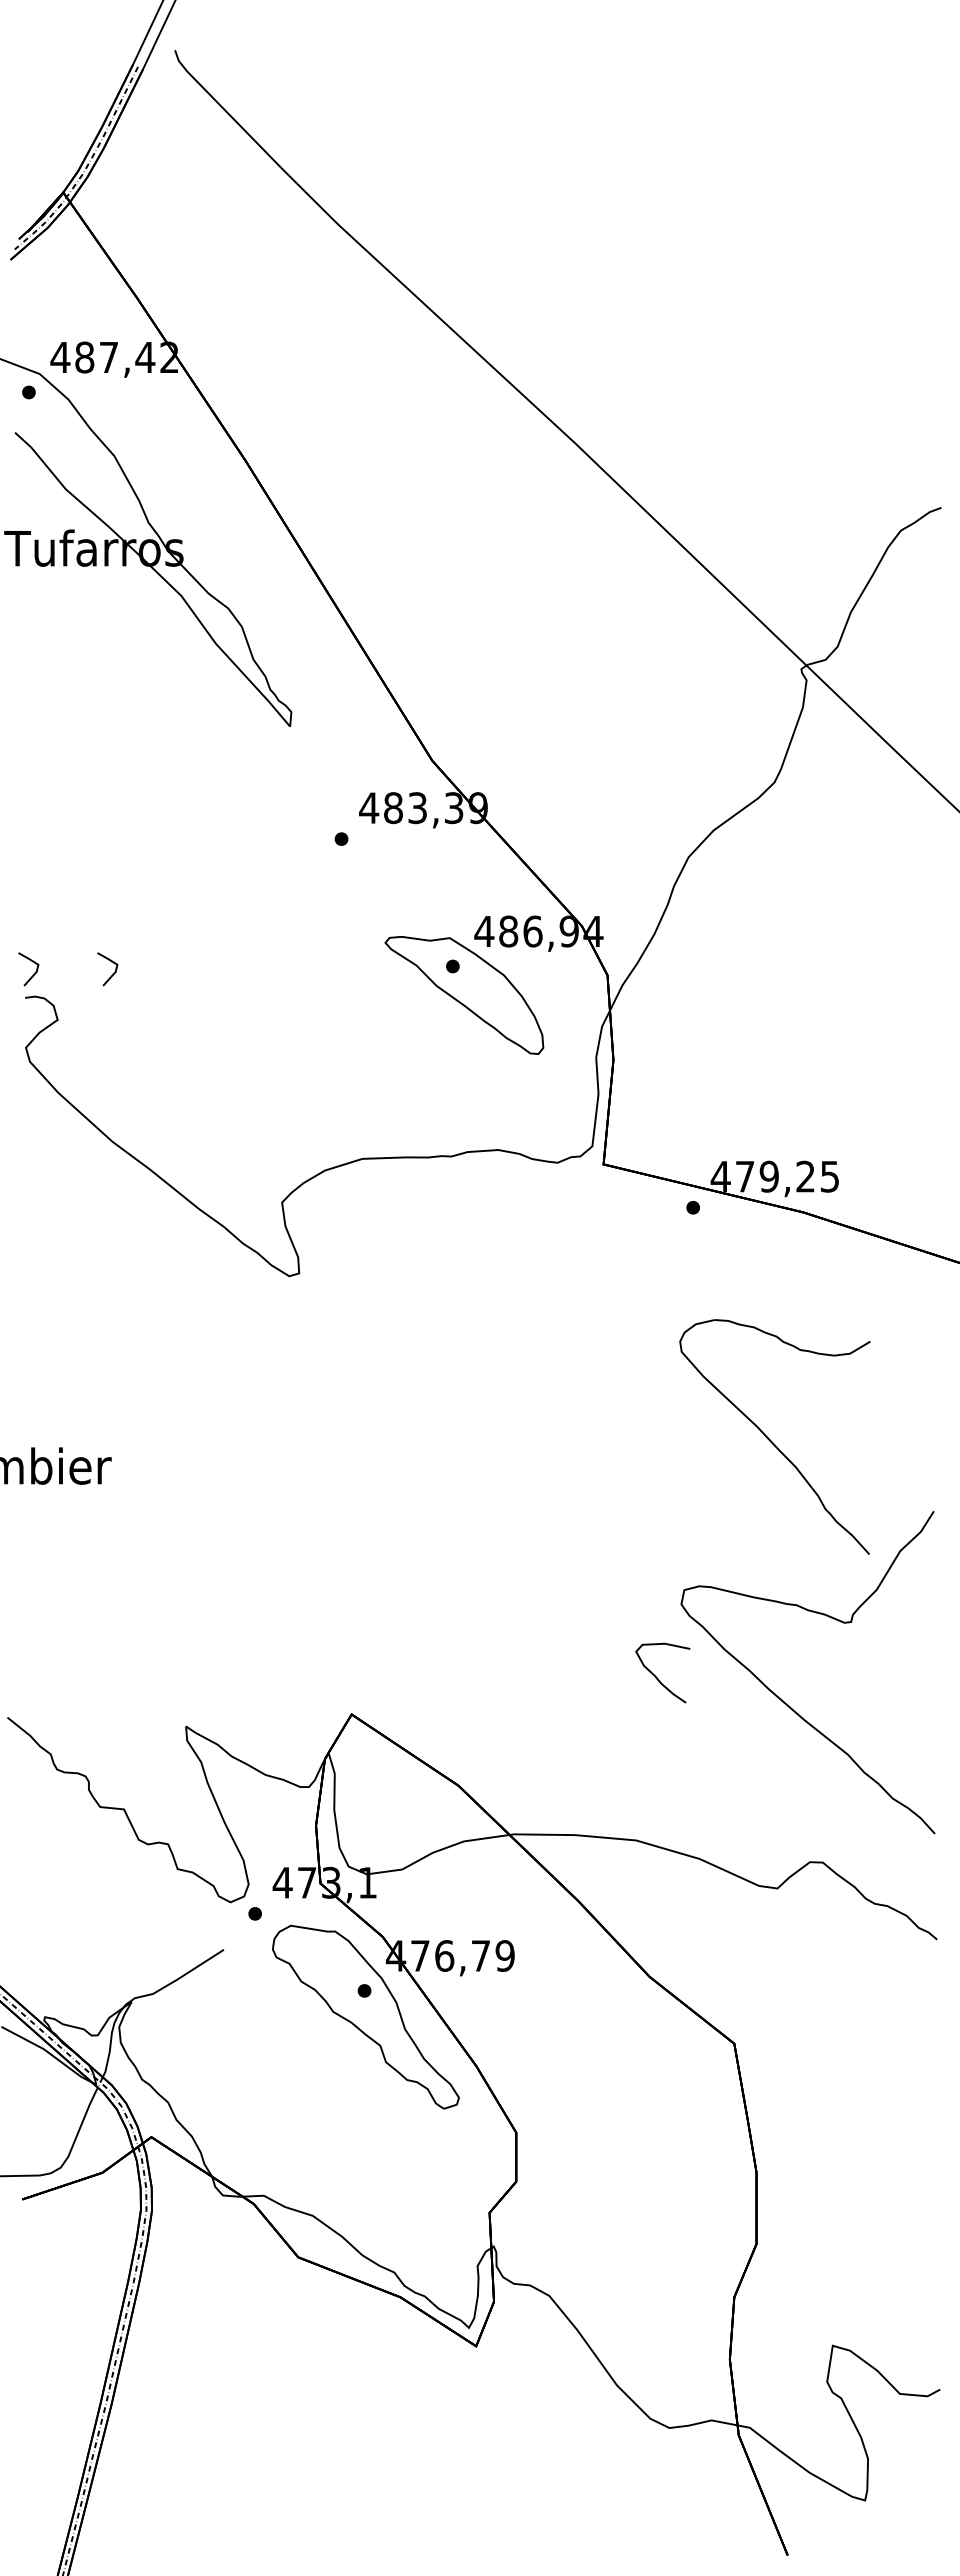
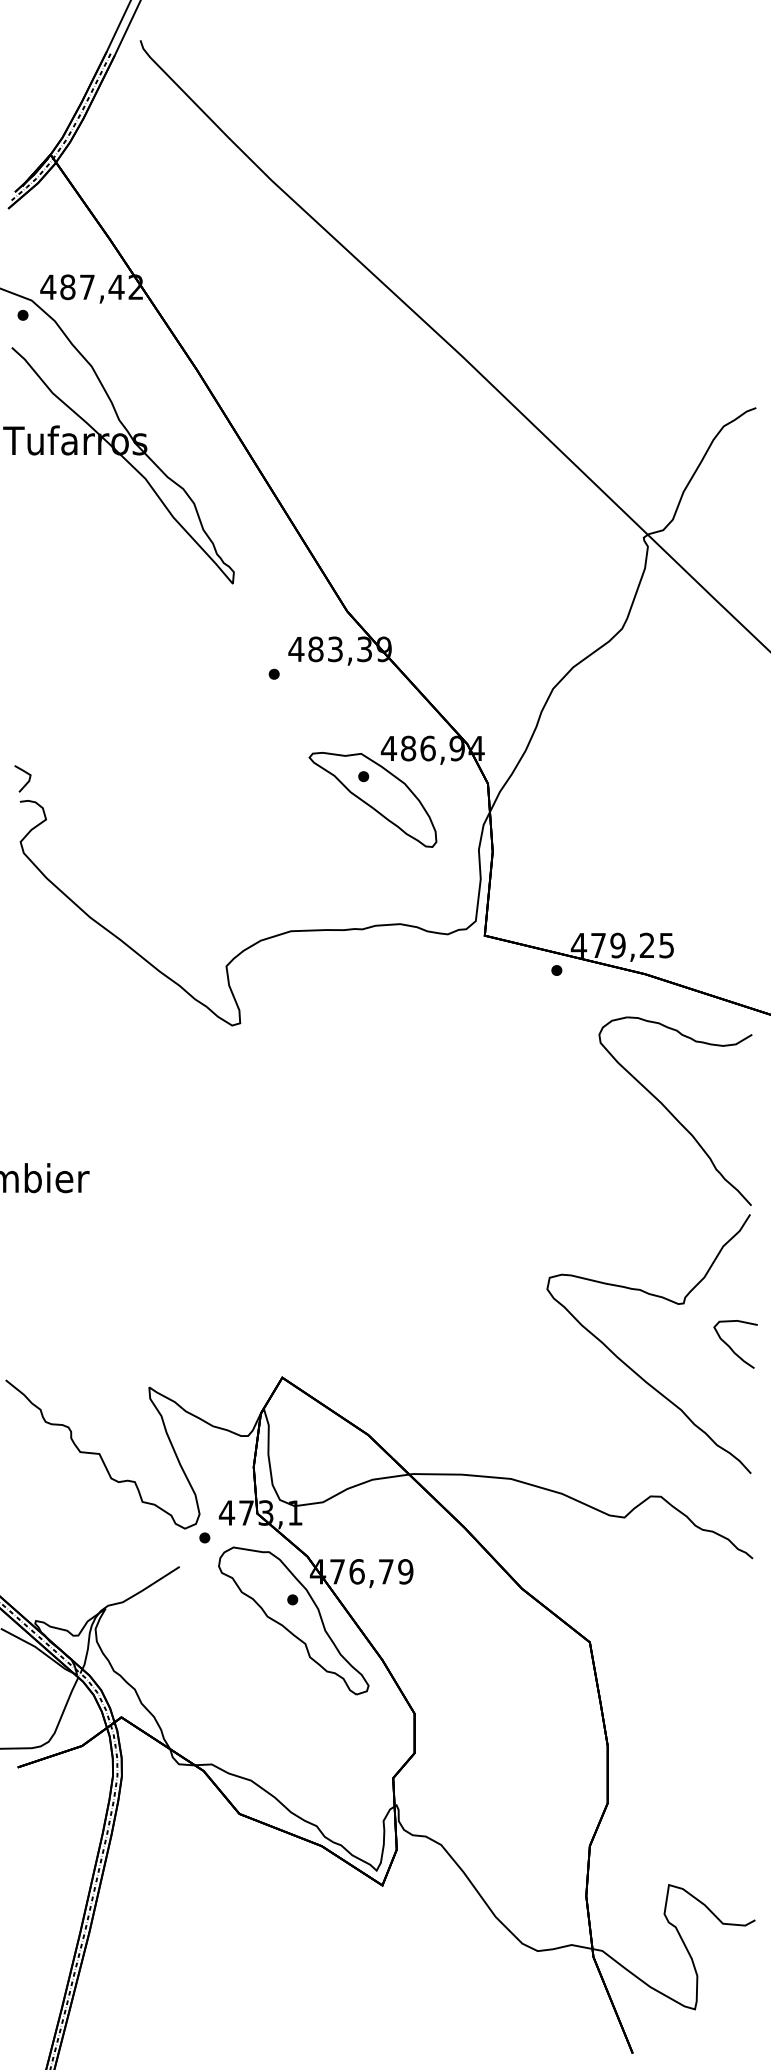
line: (113, 972) -> (90, 781), removed
part: (774, 1436) -> (675, 1110), moved
curve: (657, 1677) -> (731, 1348), moved

